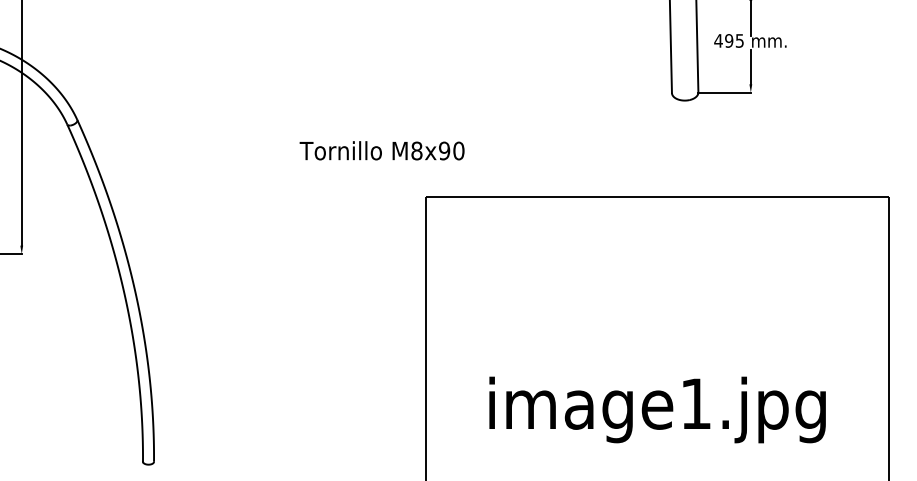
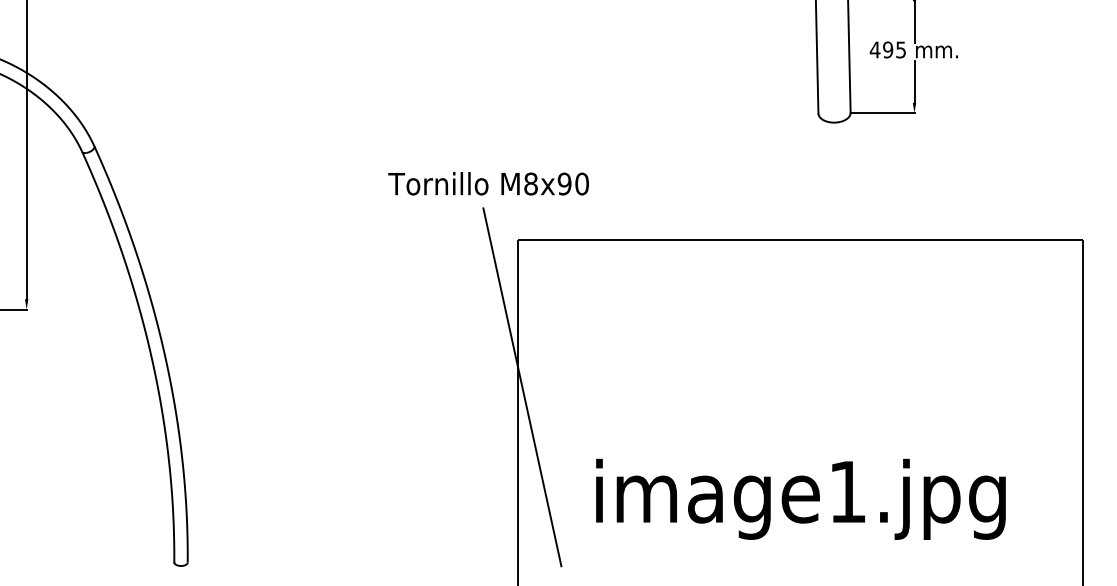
text: (381, 150) -> (487, 183), moved
line: (428, 317) -> (521, 386), added

